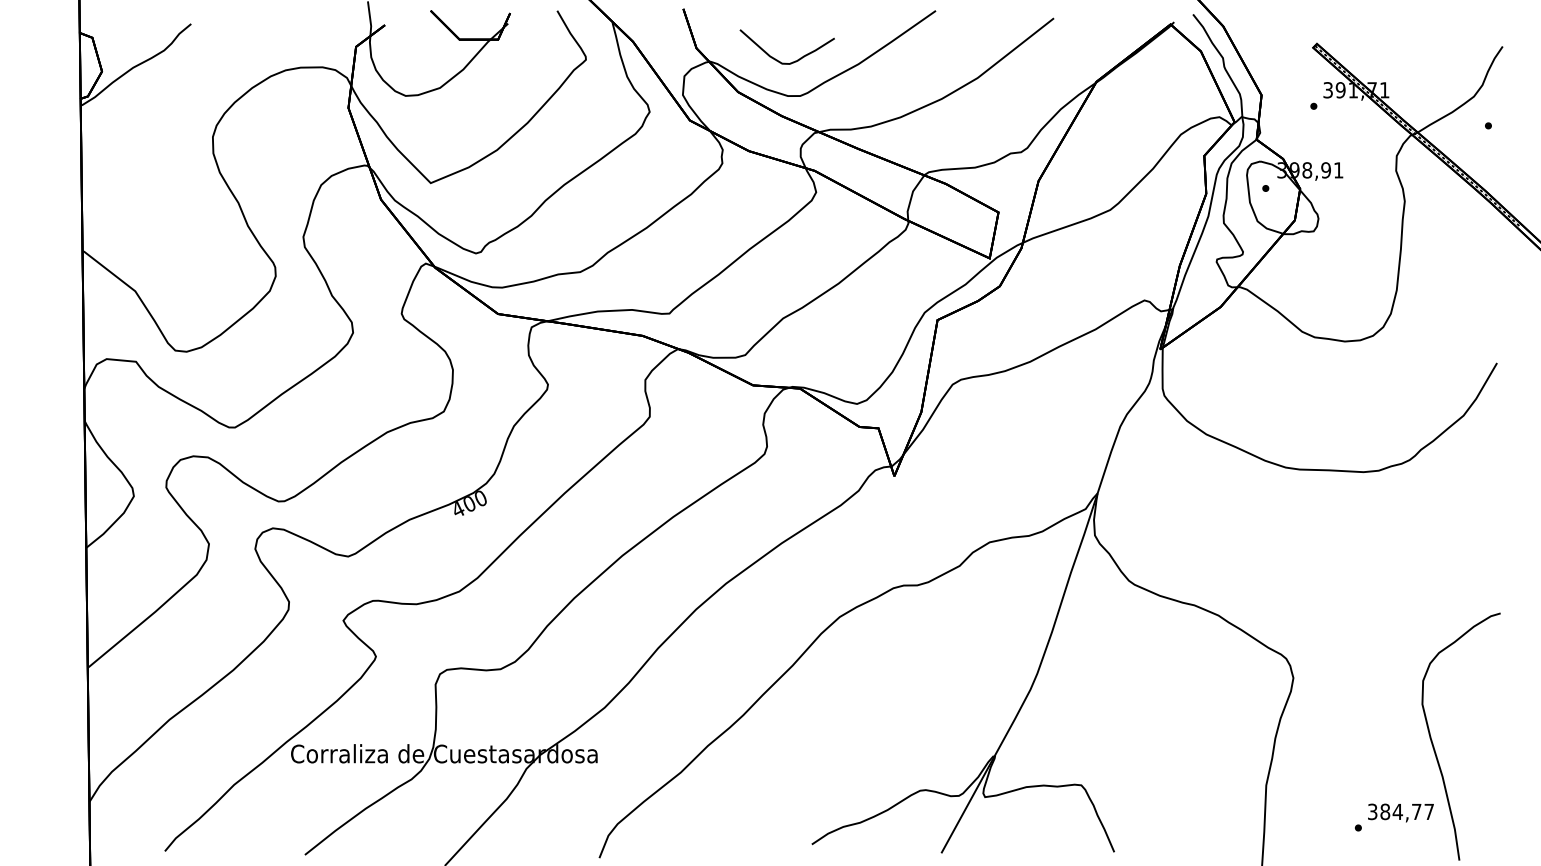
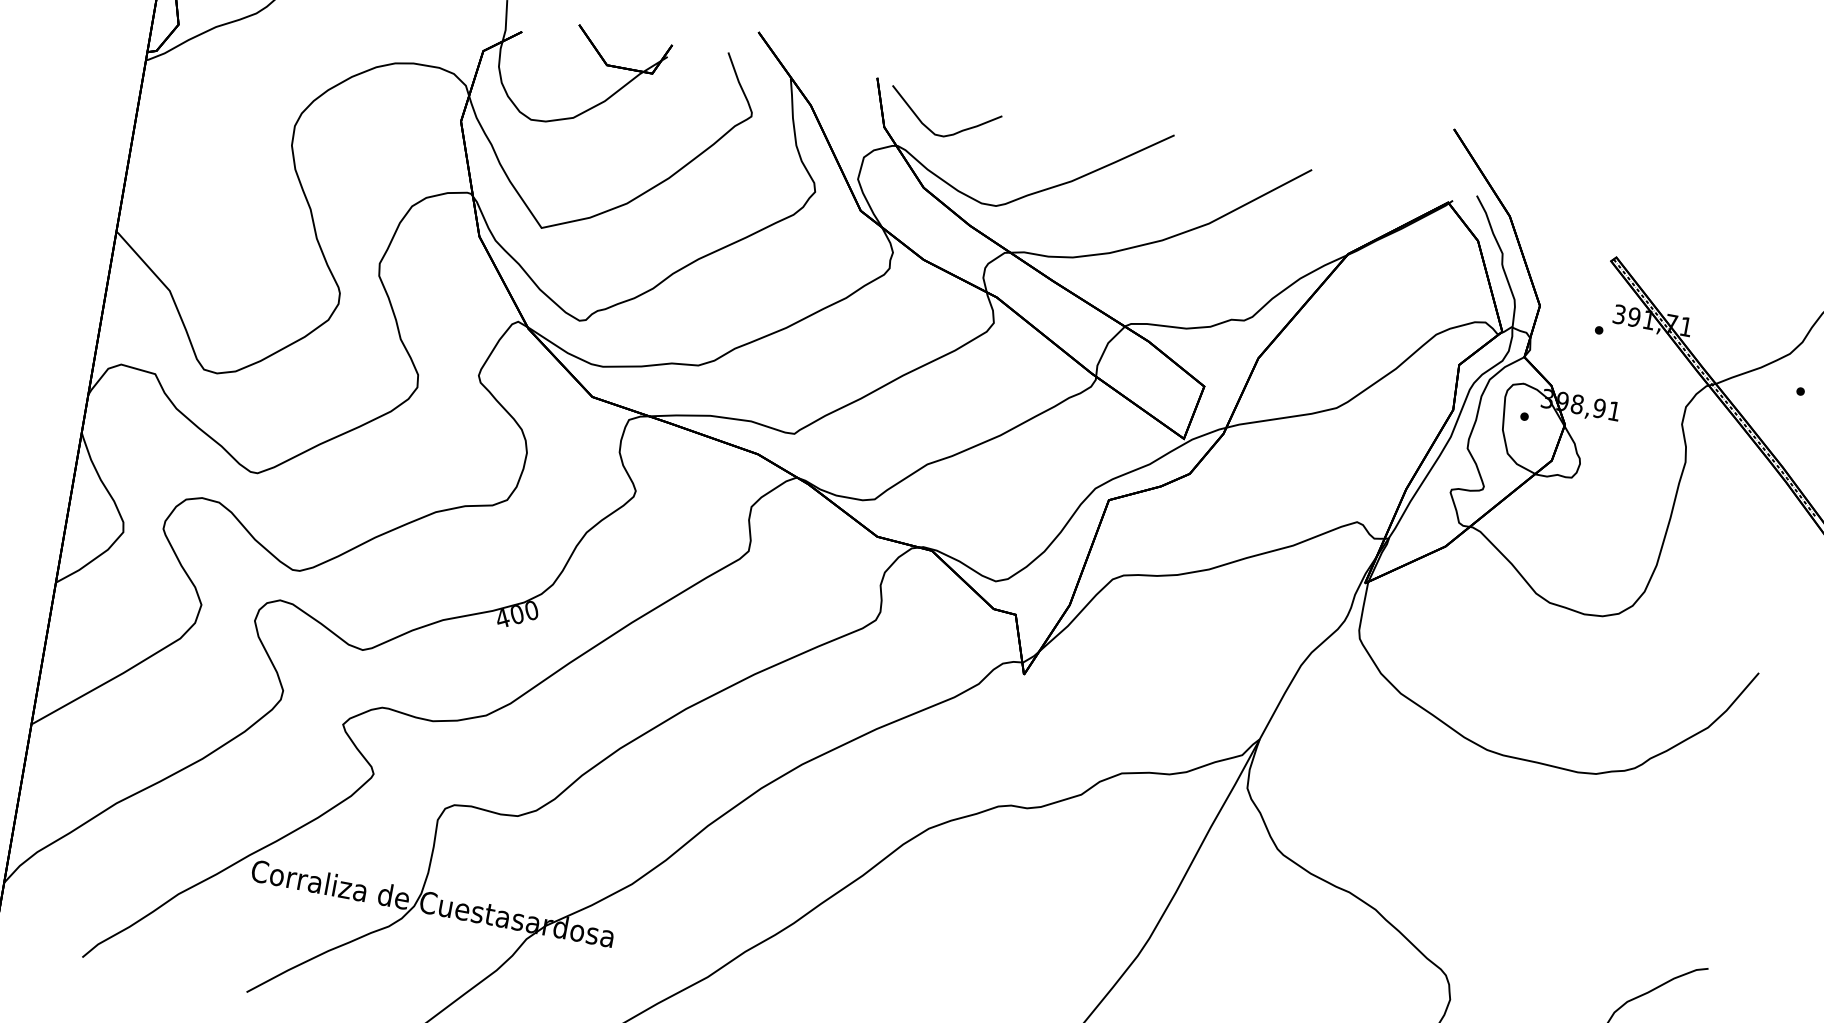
curve: (779, 60) -> (932, 130), moved

